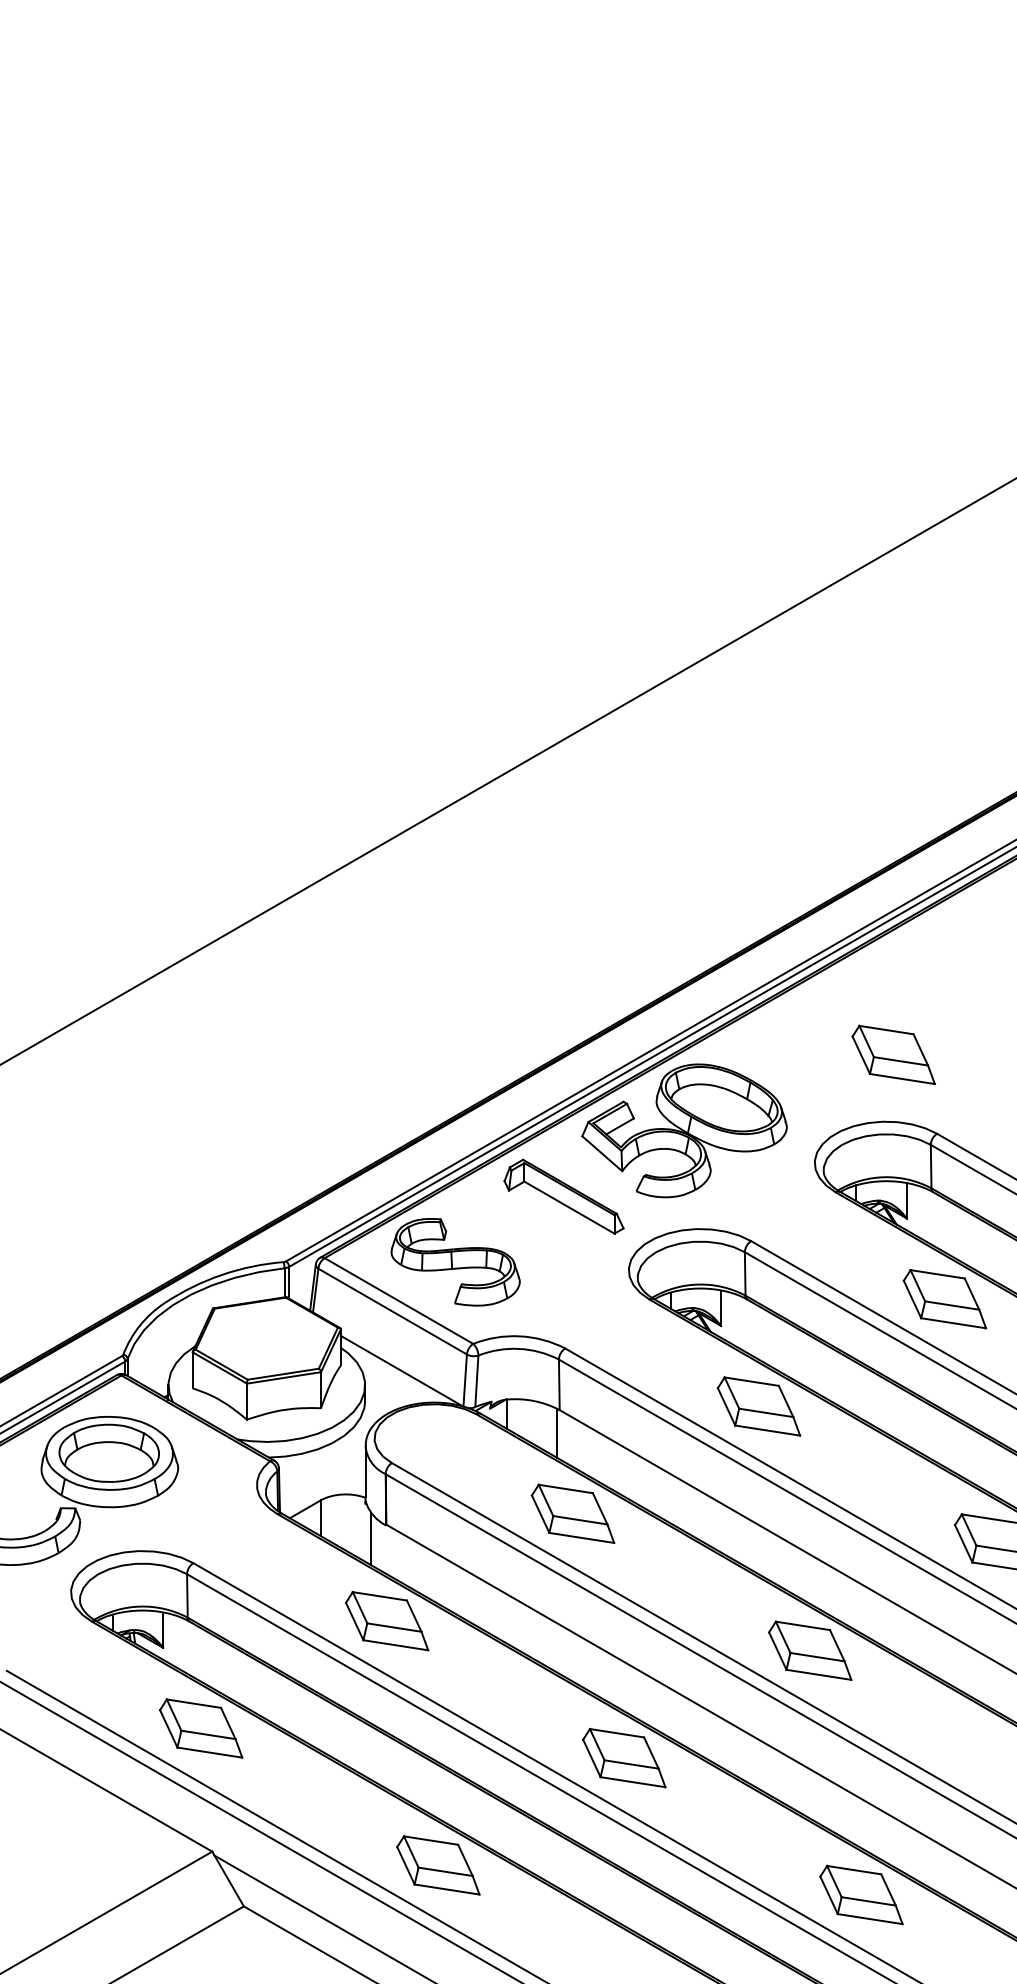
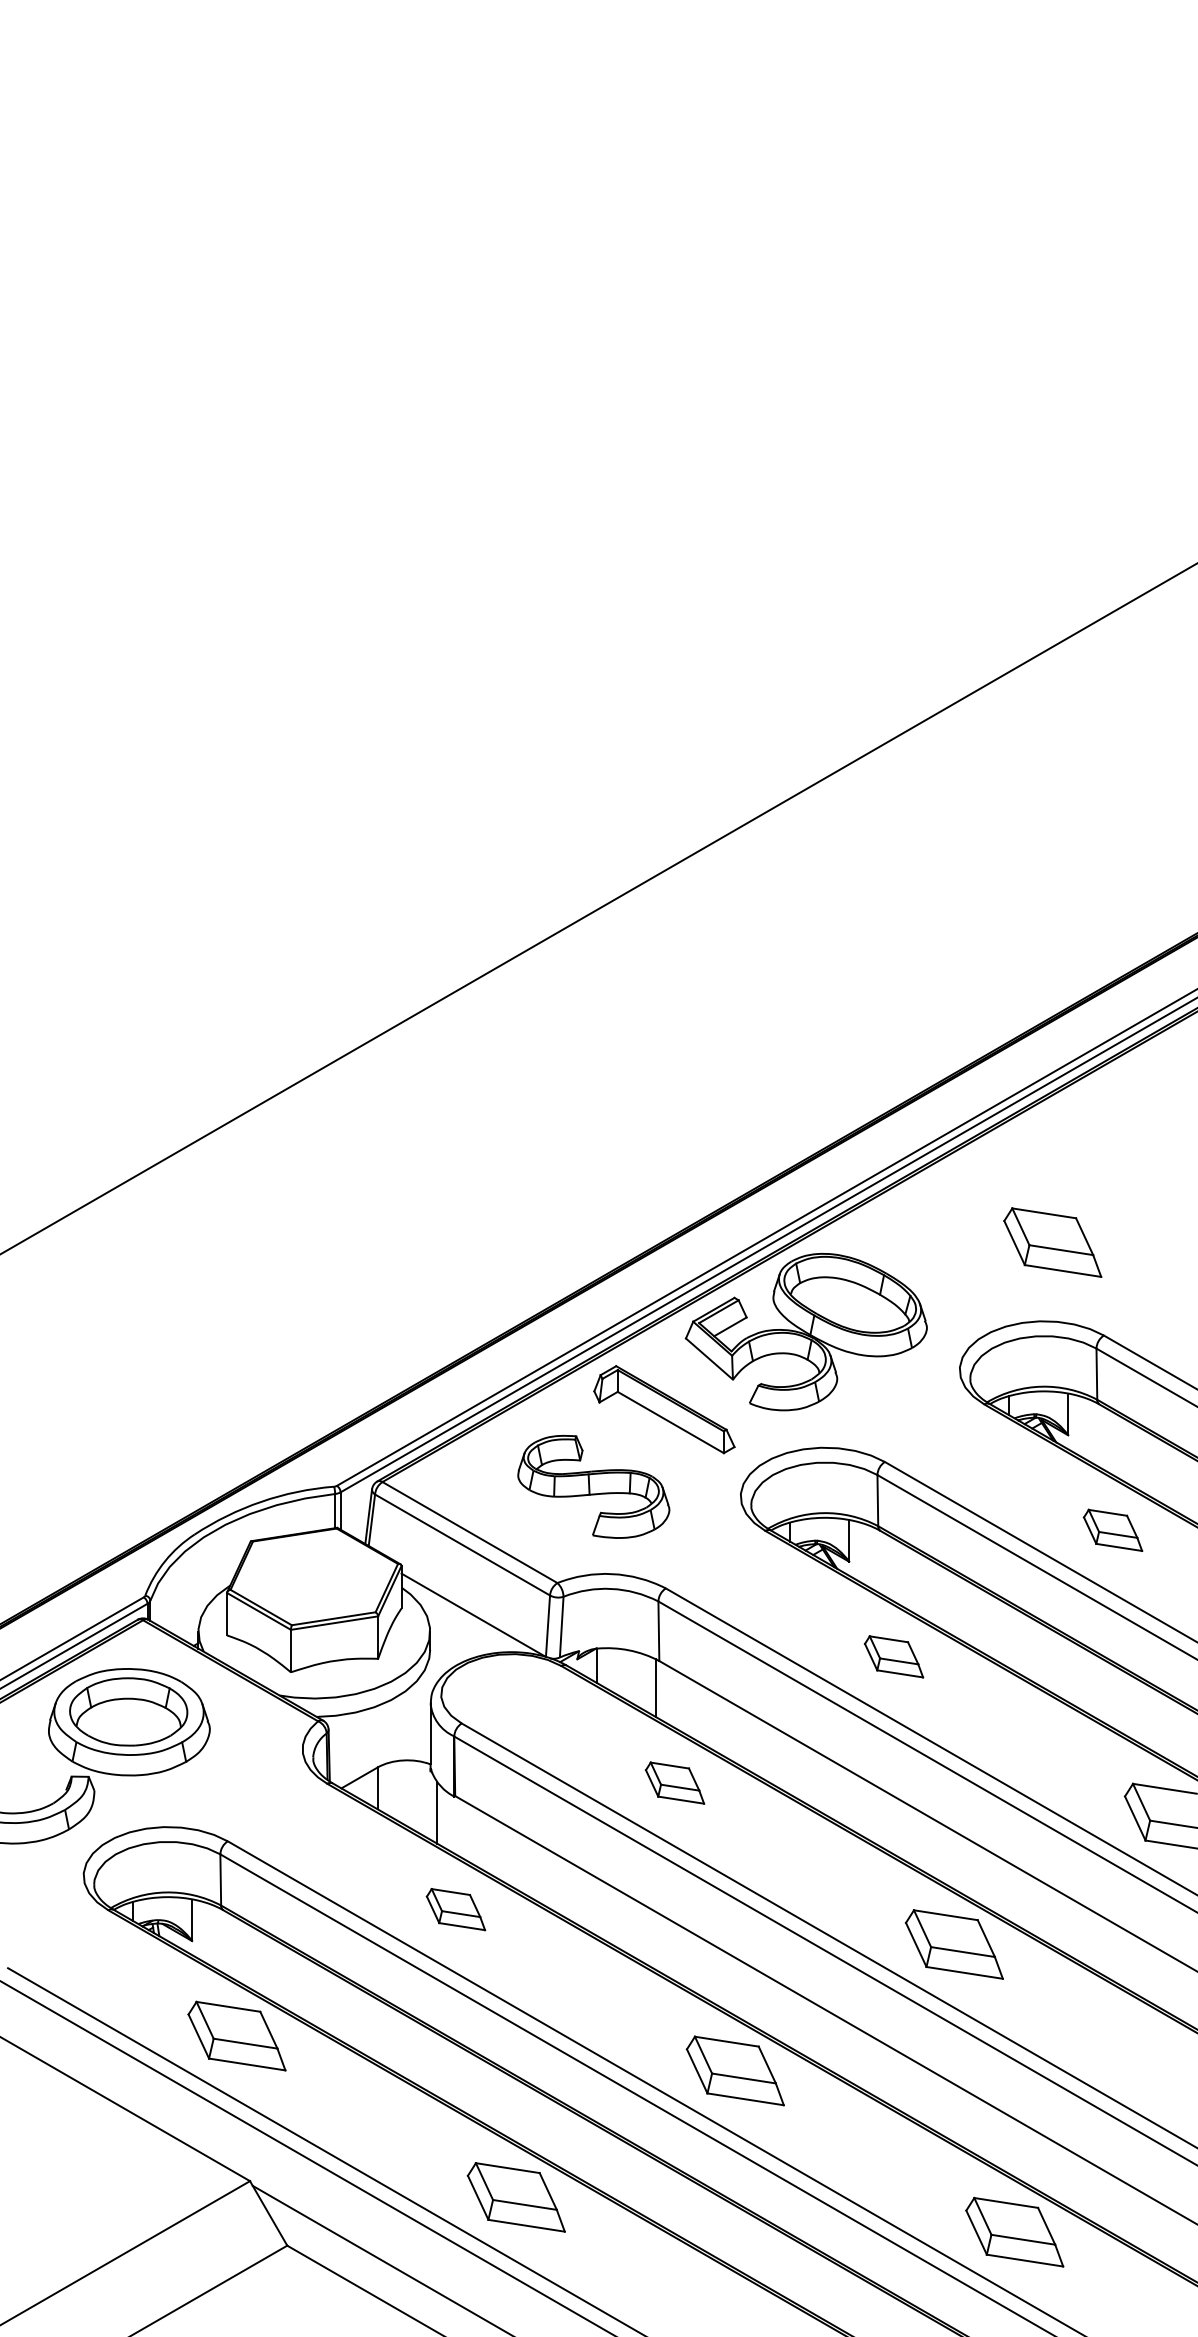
part: (455, 1261) -> (593, 1486), moved
part: (944, 1299) -> (1112, 1530), size x0.6
part: (758, 1406) -> (893, 1656), size x0.6
part: (572, 1513) -> (674, 1782), size x0.6
part: (386, 1621) -> (455, 1909), size x0.6

